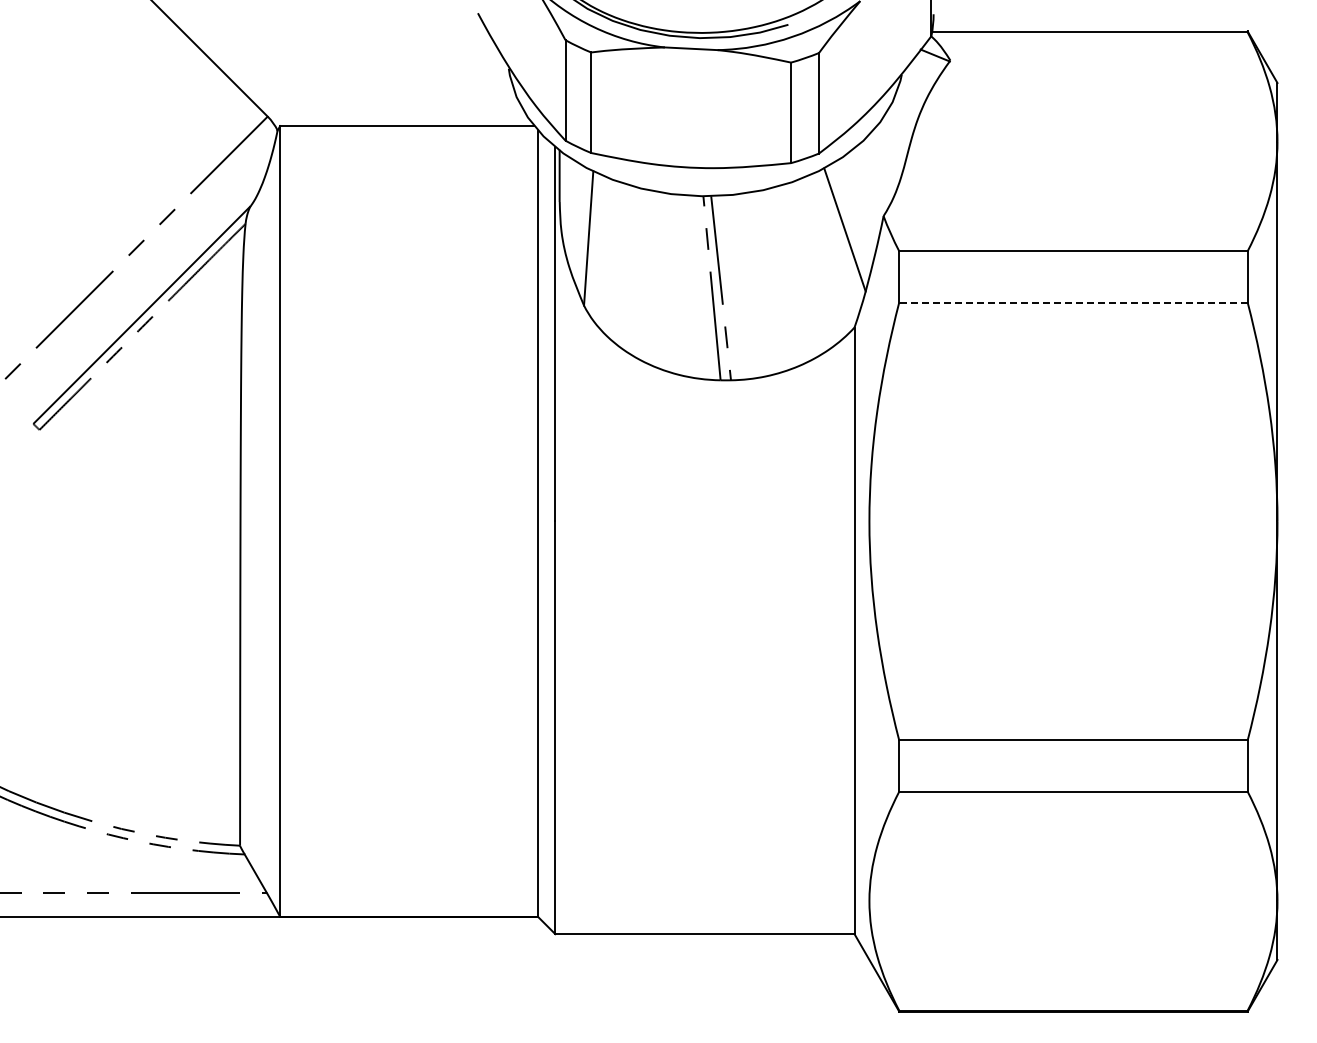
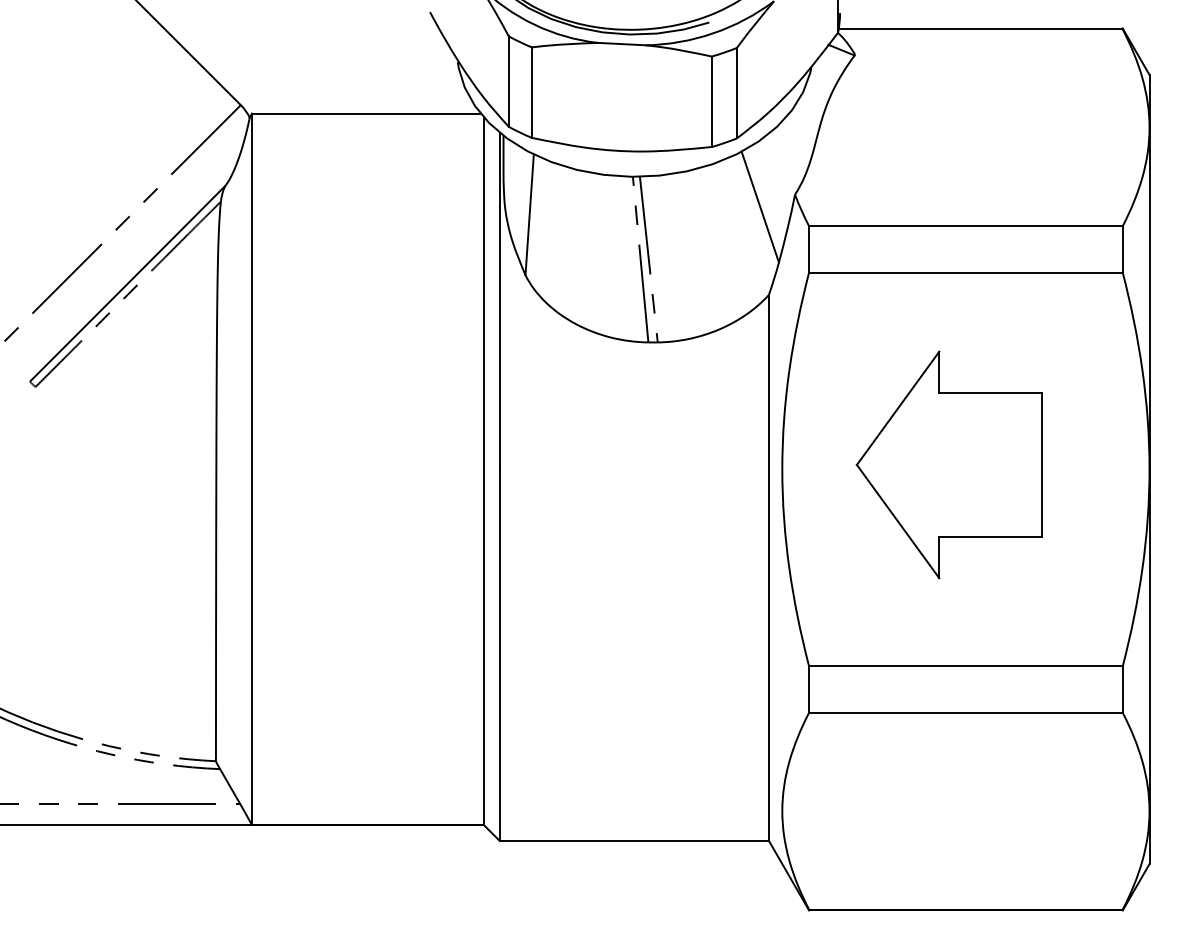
line: (1072, 302) -> (965, 272), dashed -> solid
part: (1054, 516) -> (948, 465), added

